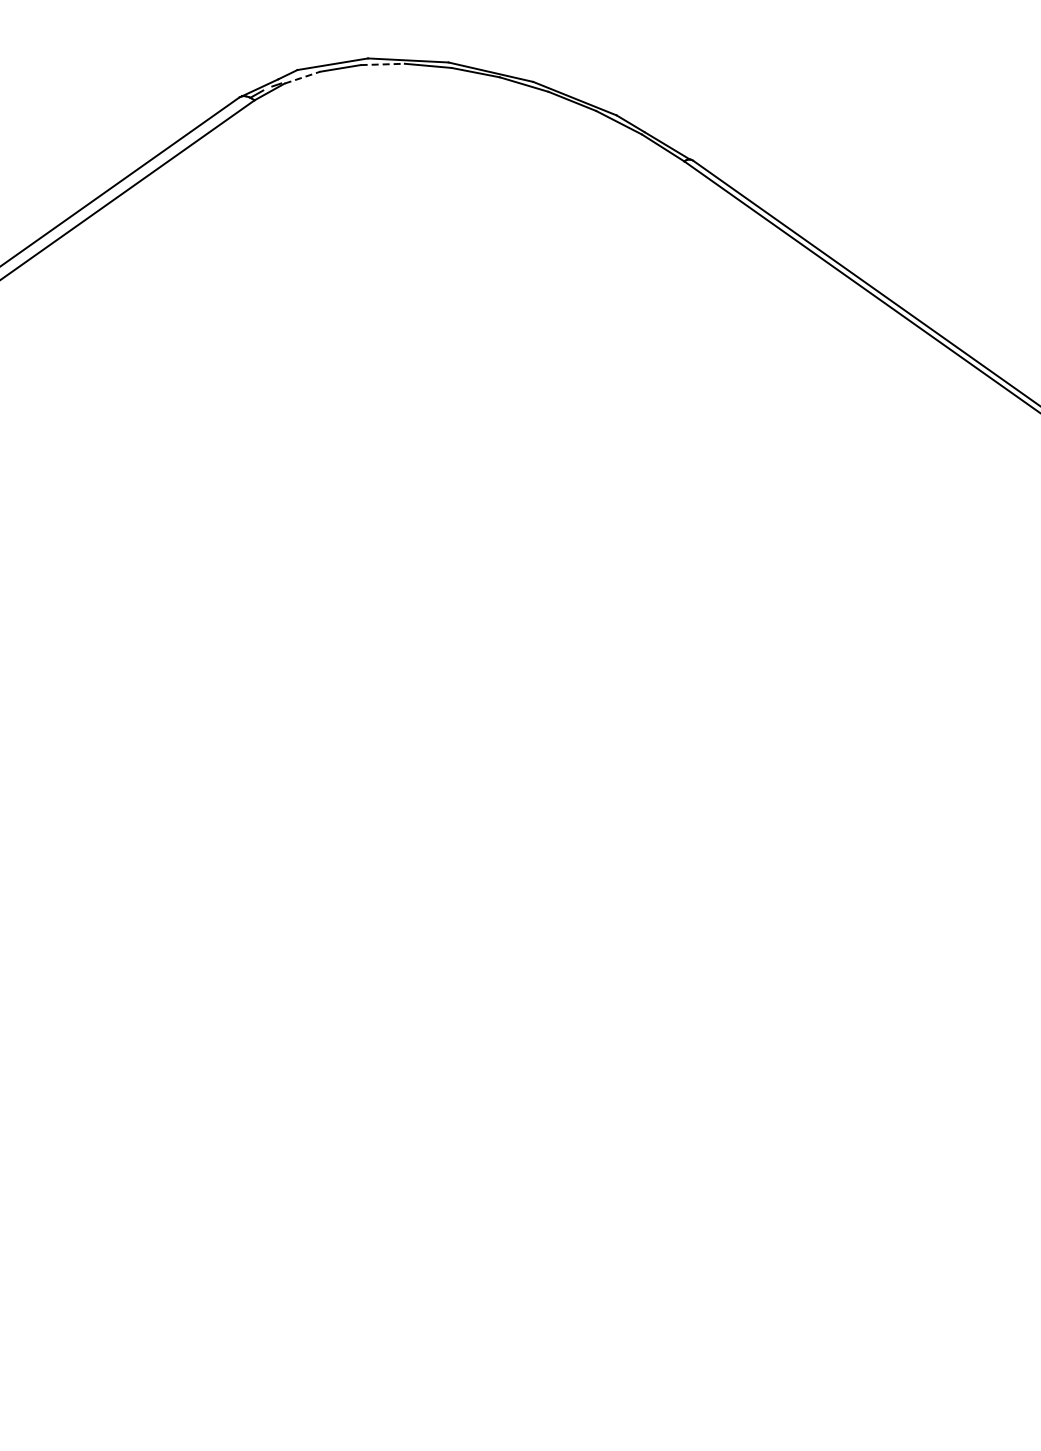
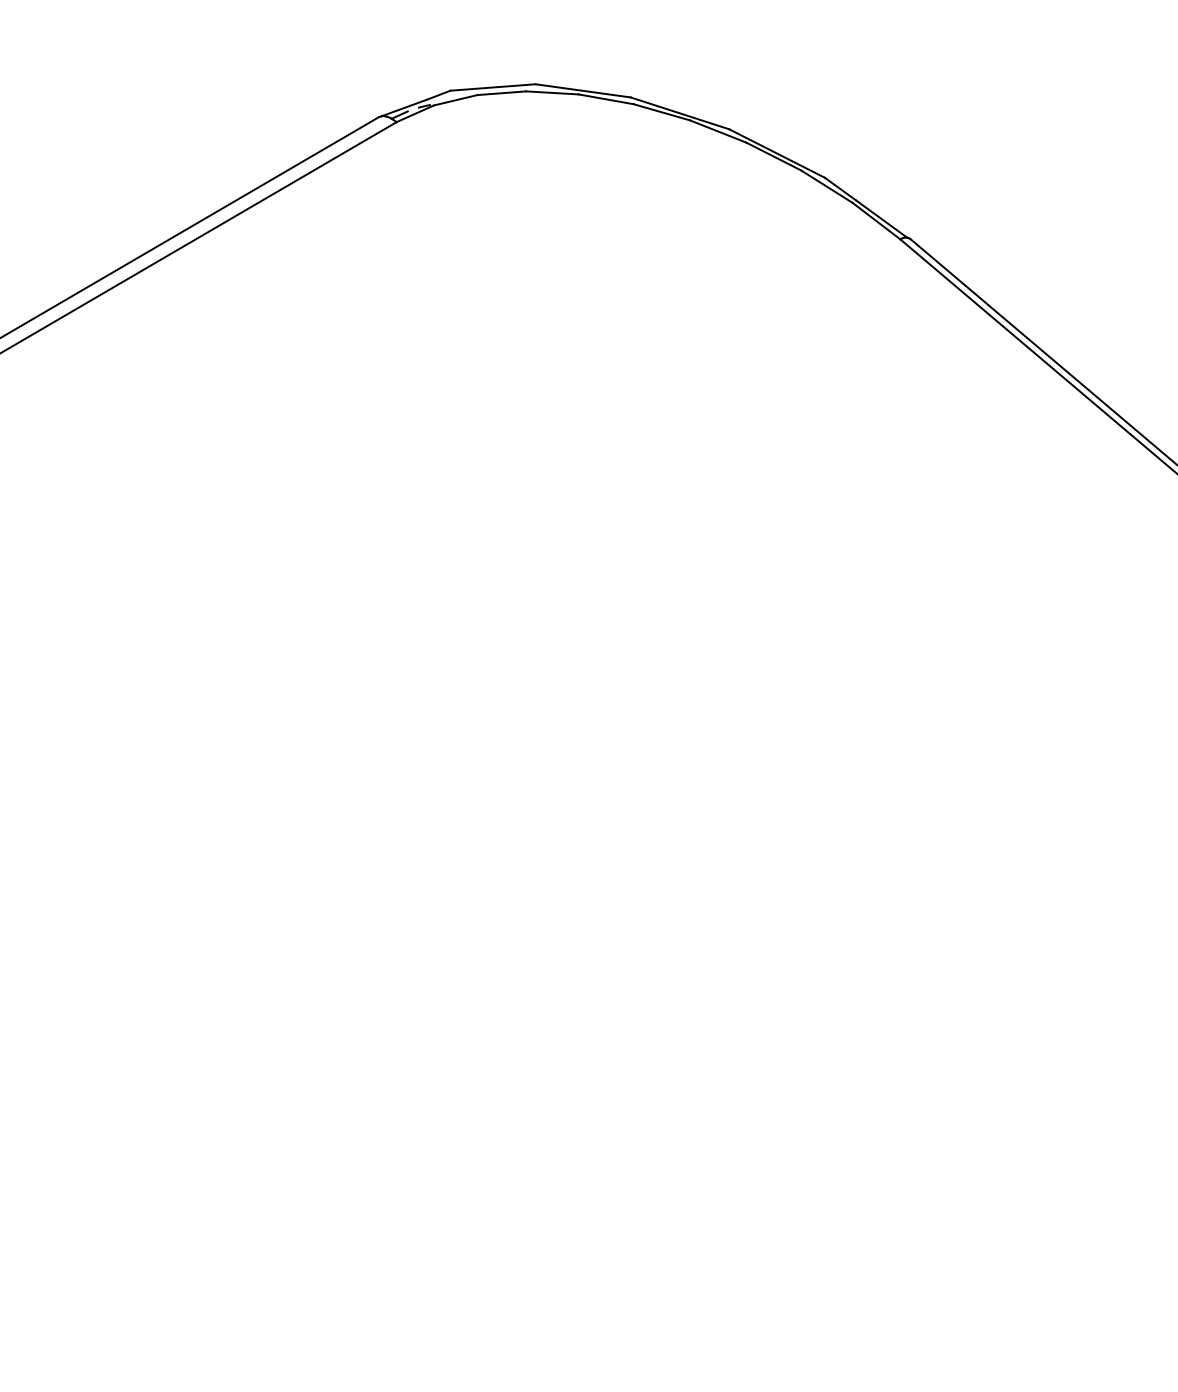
line: (383, 64) -> (553, 93), dashed -> solid
line: (302, 77) -> (455, 100), dashed -> solid

